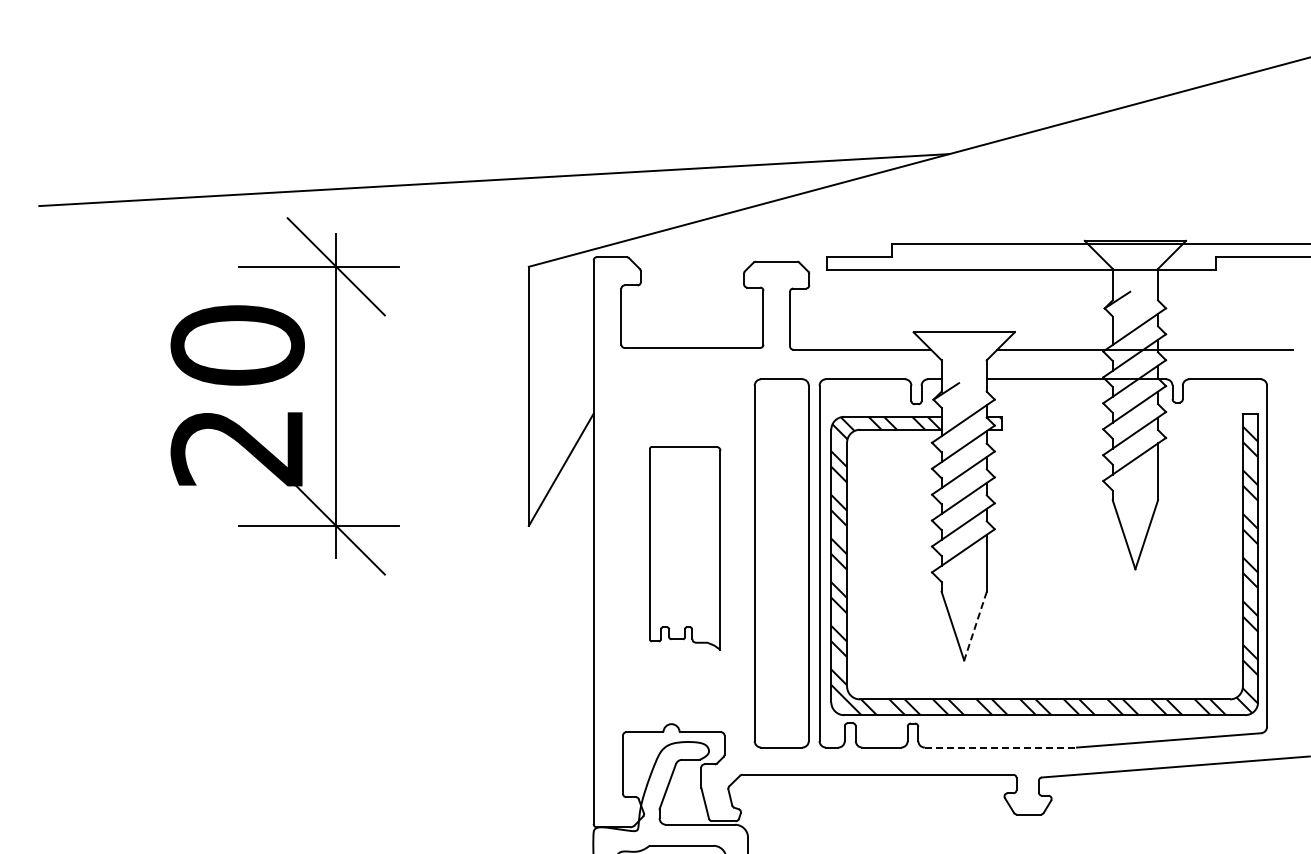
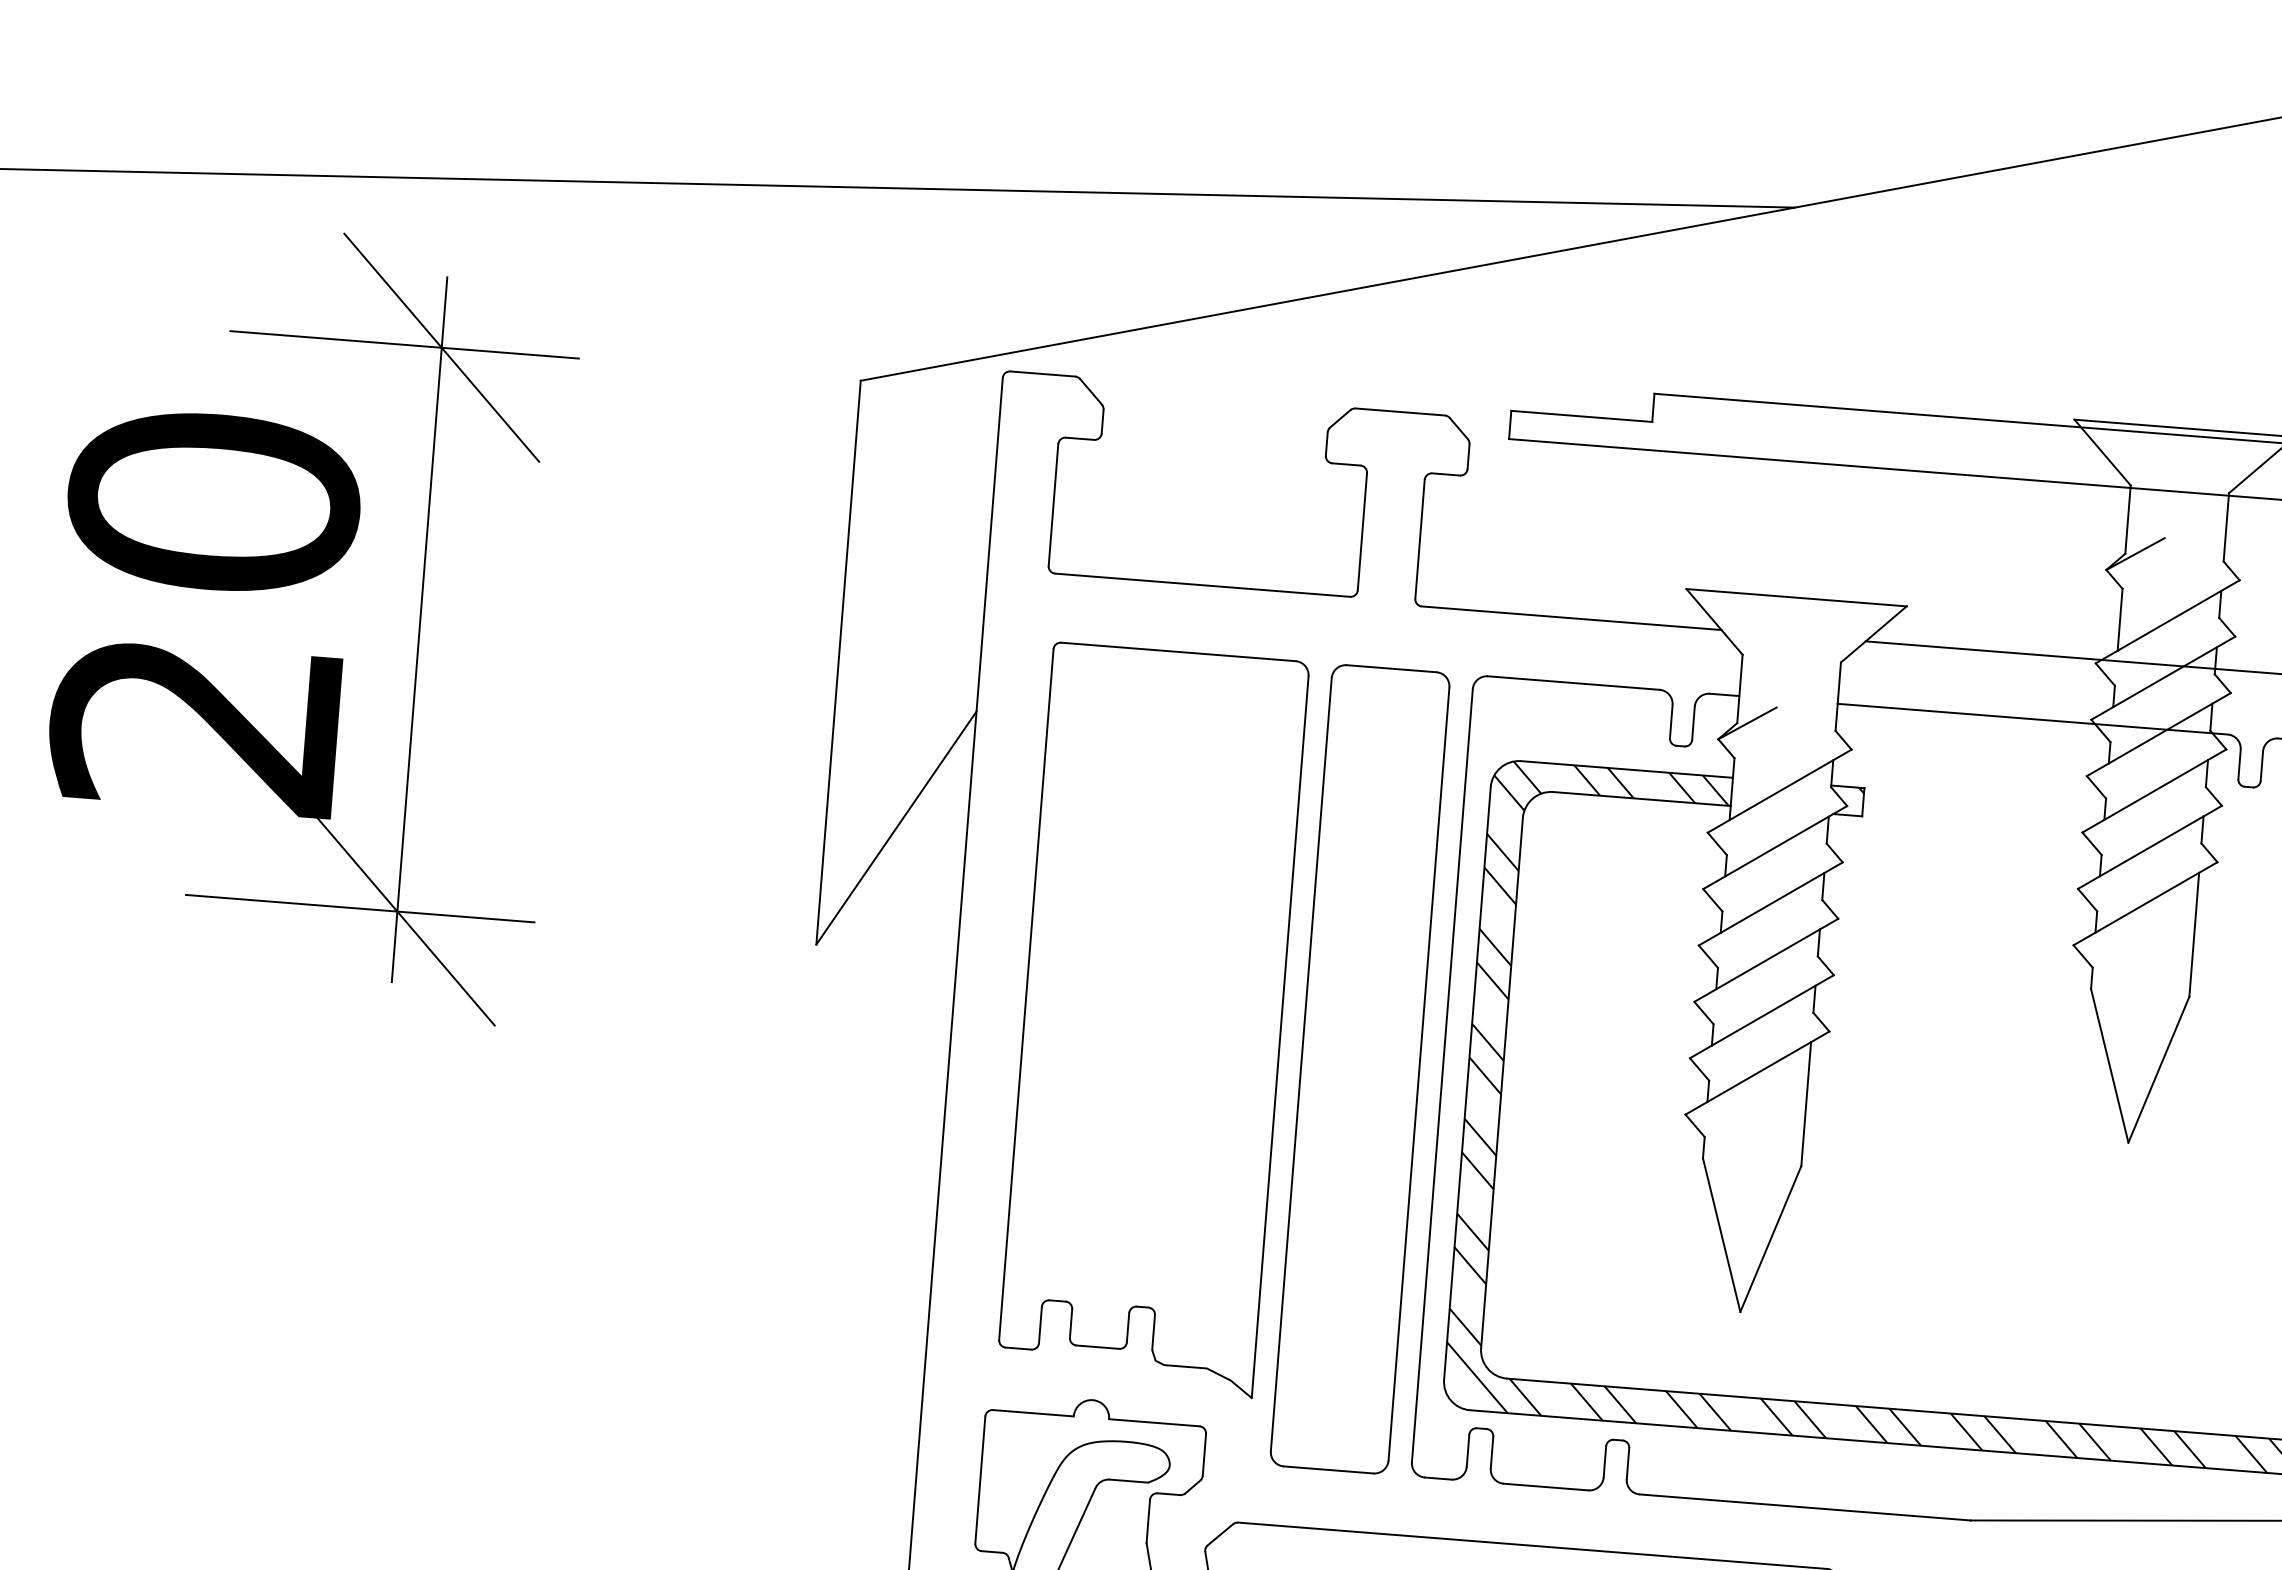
part: (684, 548) -> (1151, 1020), size x1.67
line: (975, 626) -> (1770, 1239), dashed -> solid
line: (1000, 747) -> (1804, 1507), dashed -> solid

